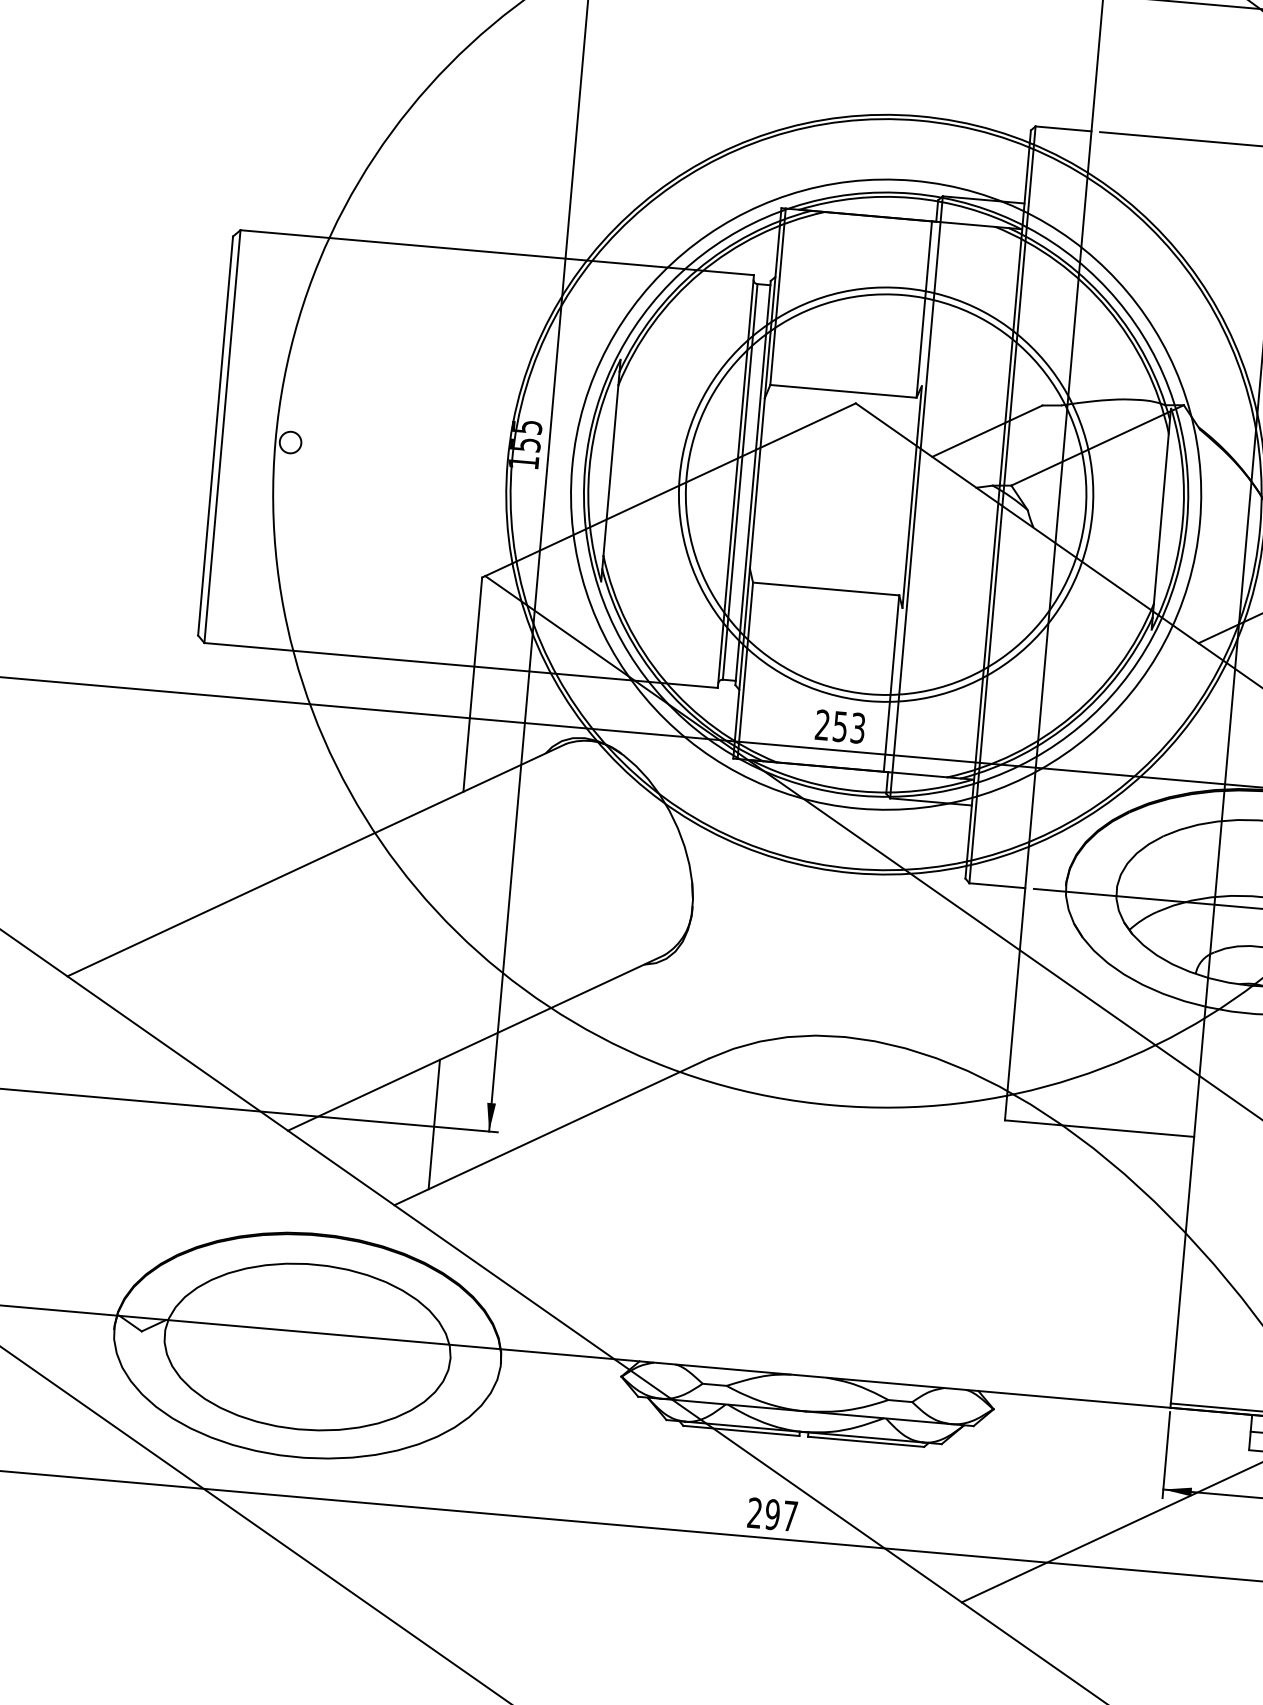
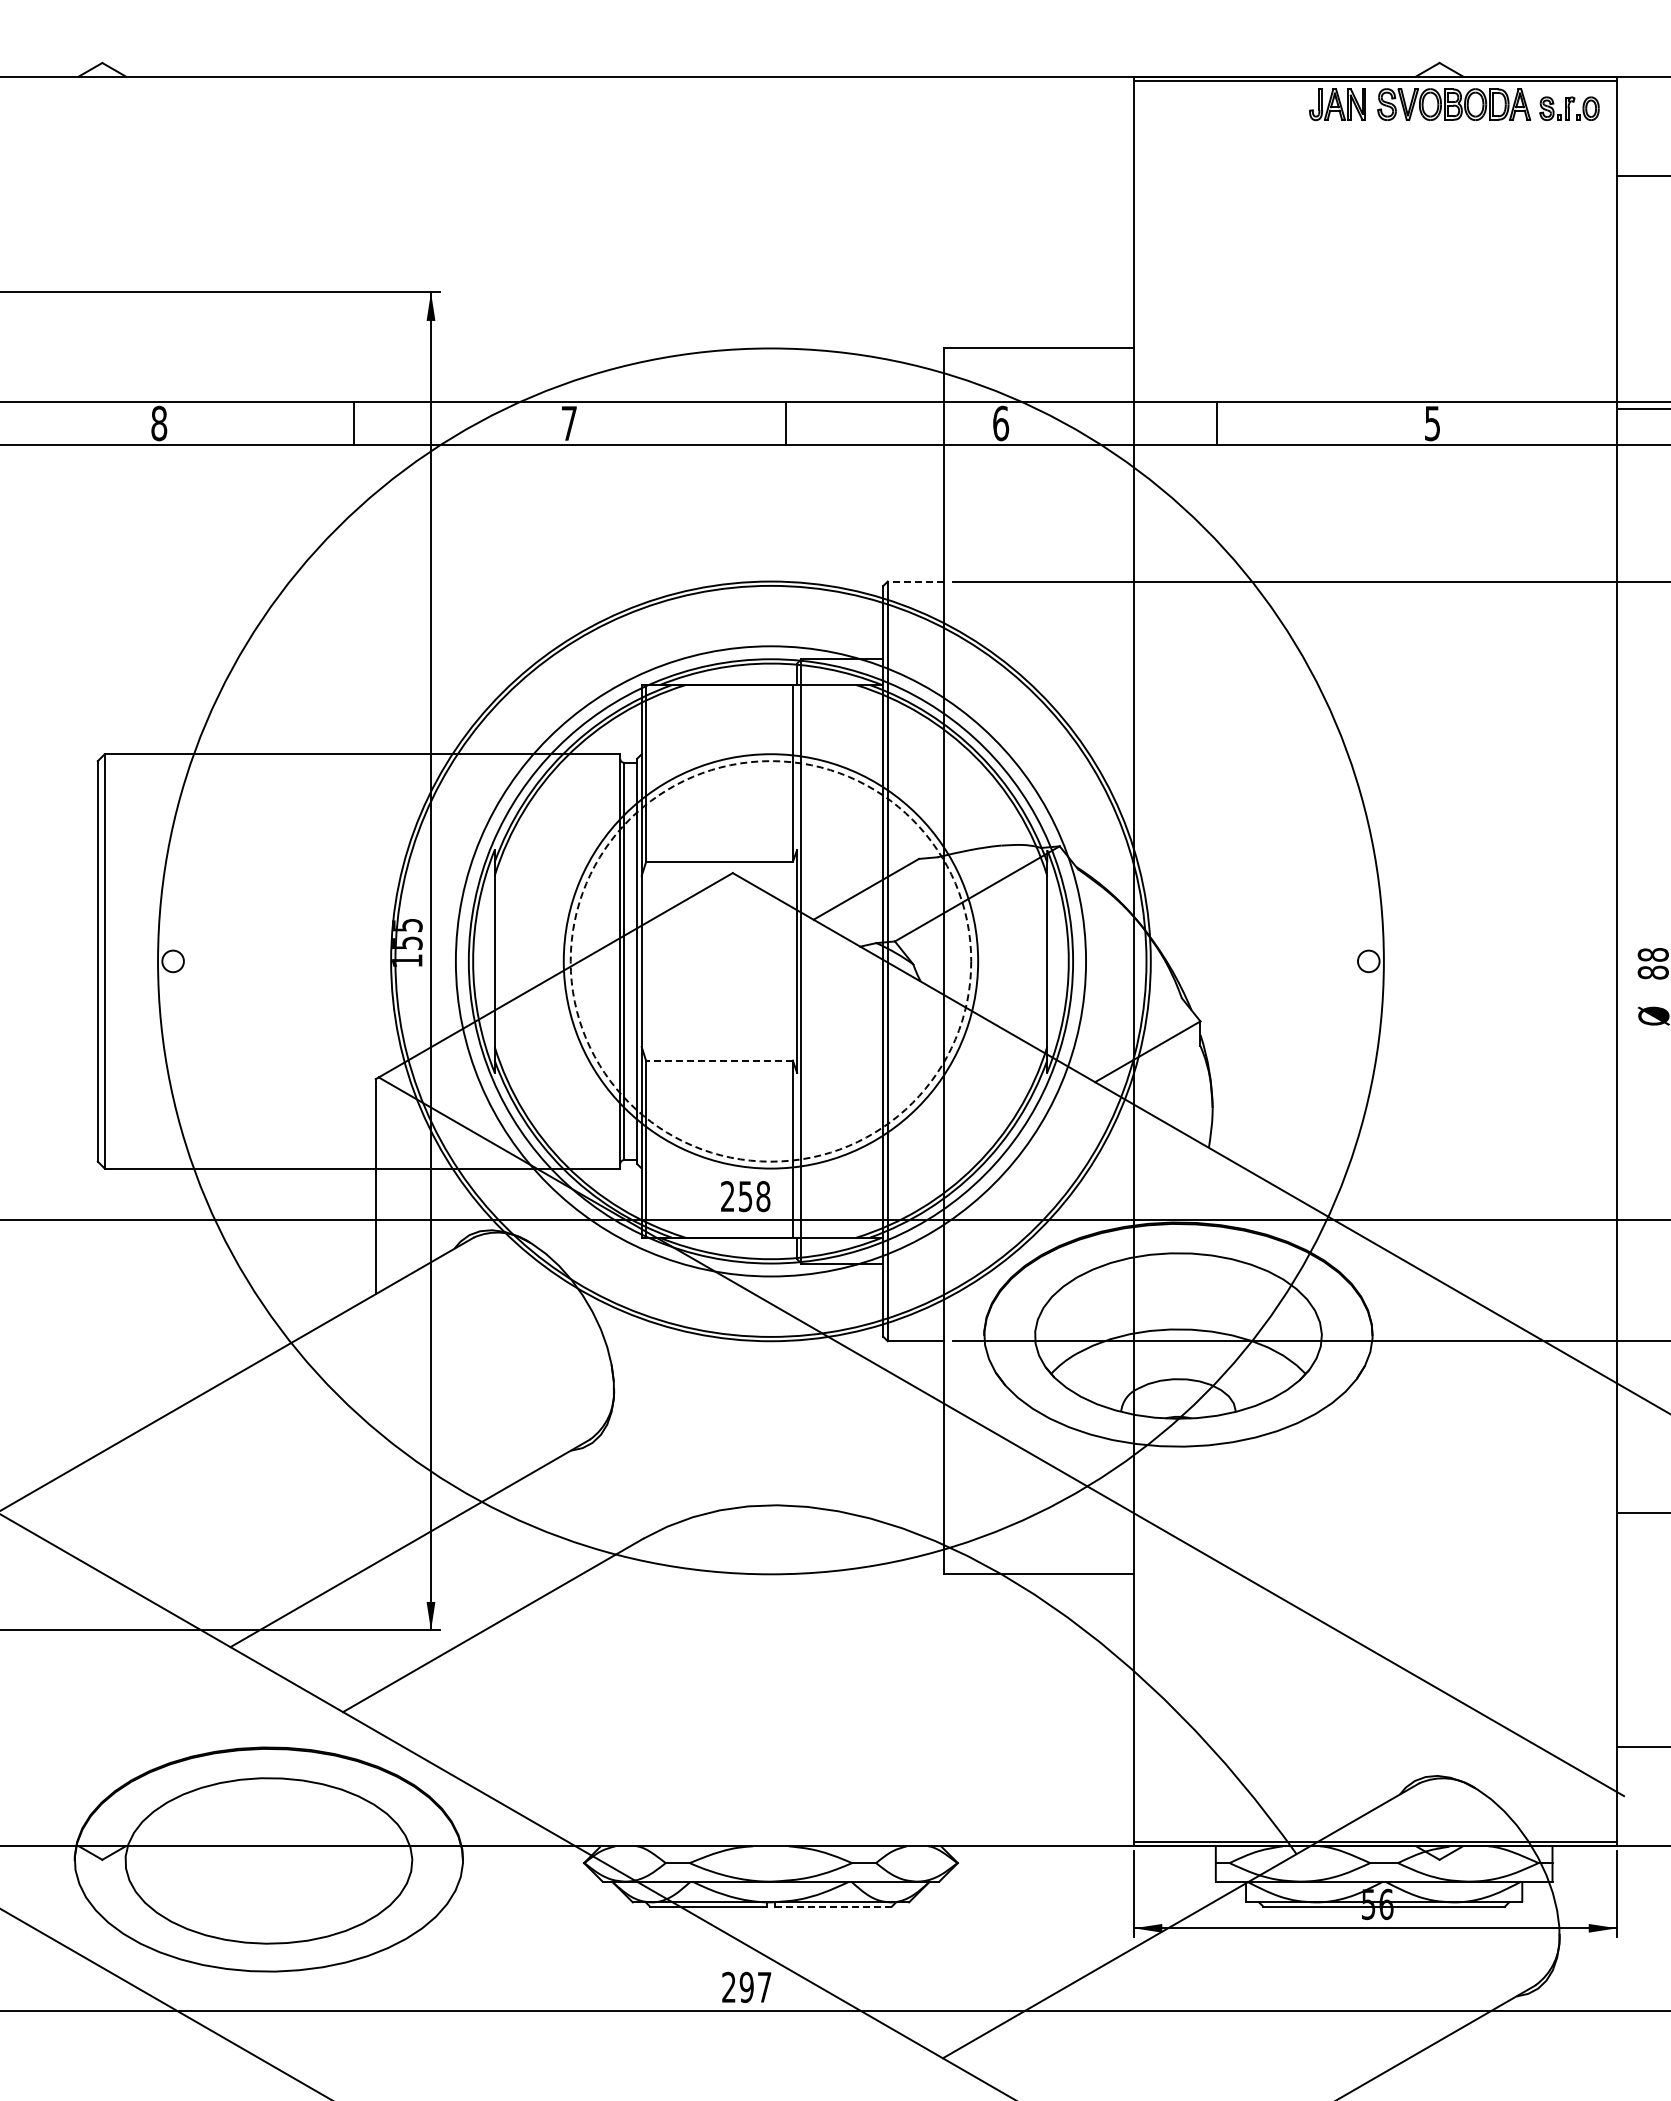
line: (1063, 128) -> (915, 581), solid -> dashed
circle: (885, 494) -> (770, 961), solid -> dashed
line: (825, 588) -> (718, 1060), solid -> dashed
text: (858, 728) -> (763, 1196), 253 -> 258
line: (434, 1124) -> (375, 1628), removed
line: (866, 1441) -> (833, 1906), solid -> dashed

